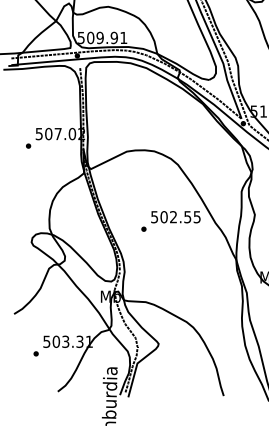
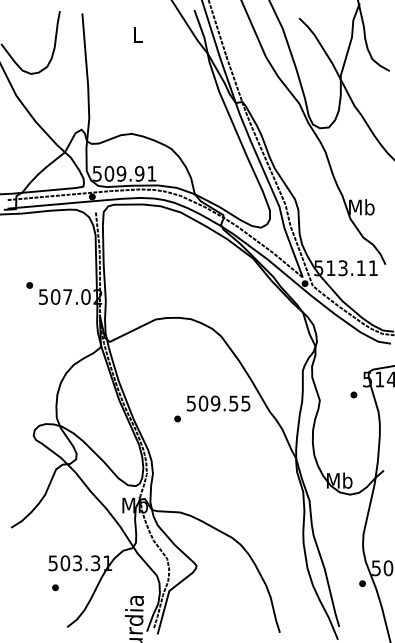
part: (28, 146) -> (29, 285), moved
text: (173, 217) -> (215, 403), 502.55 -> 509.55
part: (36, 353) -> (55, 587), moved

